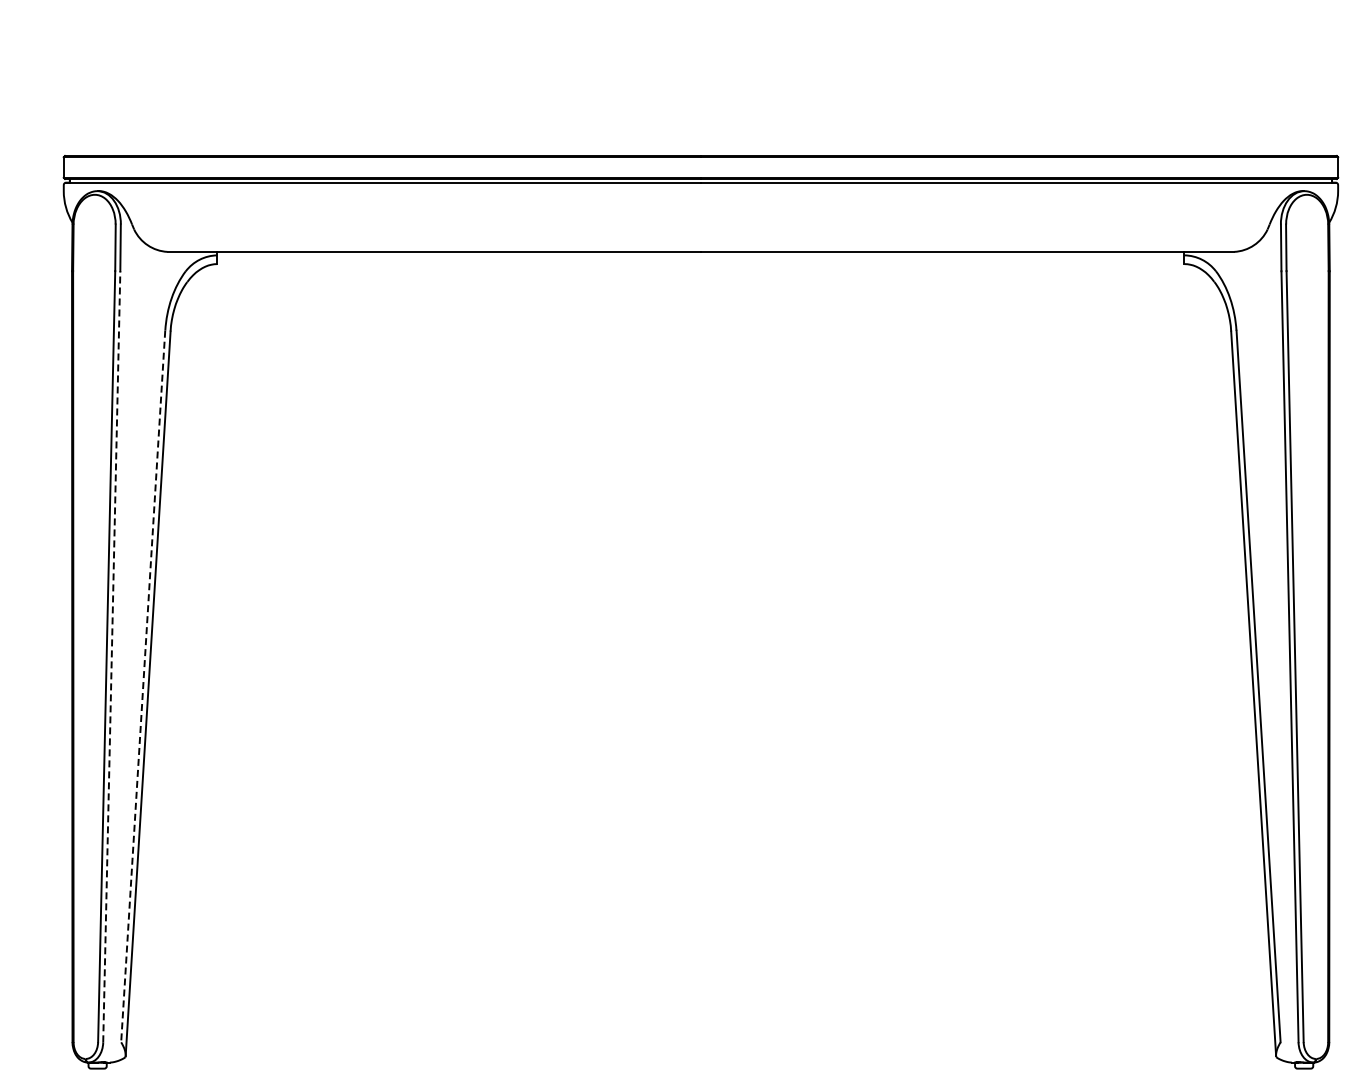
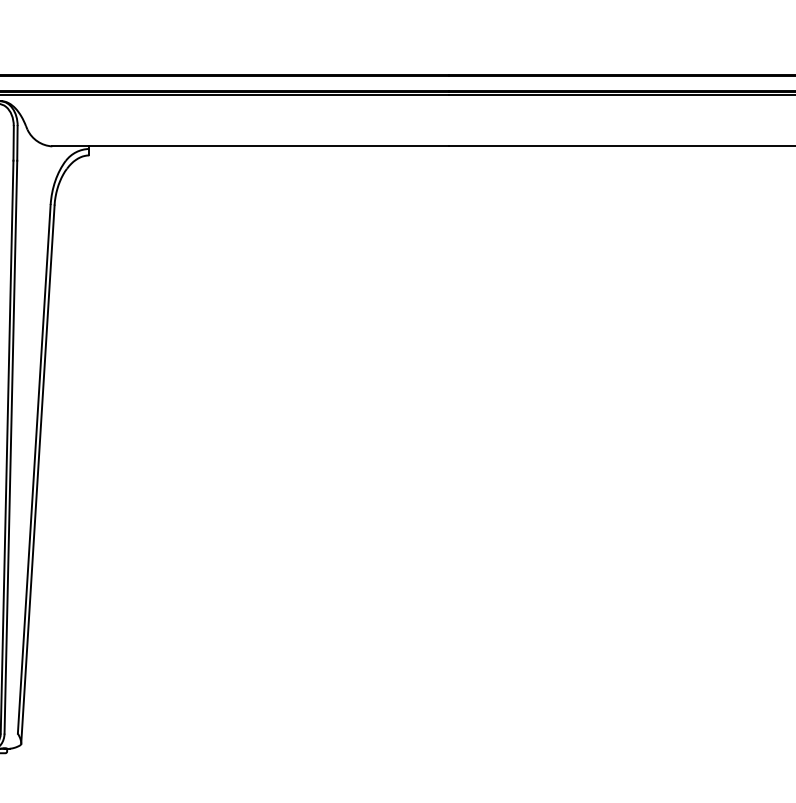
line: (111, 656) -> (10, 447), dashed -> solid
line: (143, 687) -> (34, 470), dashed -> solid

